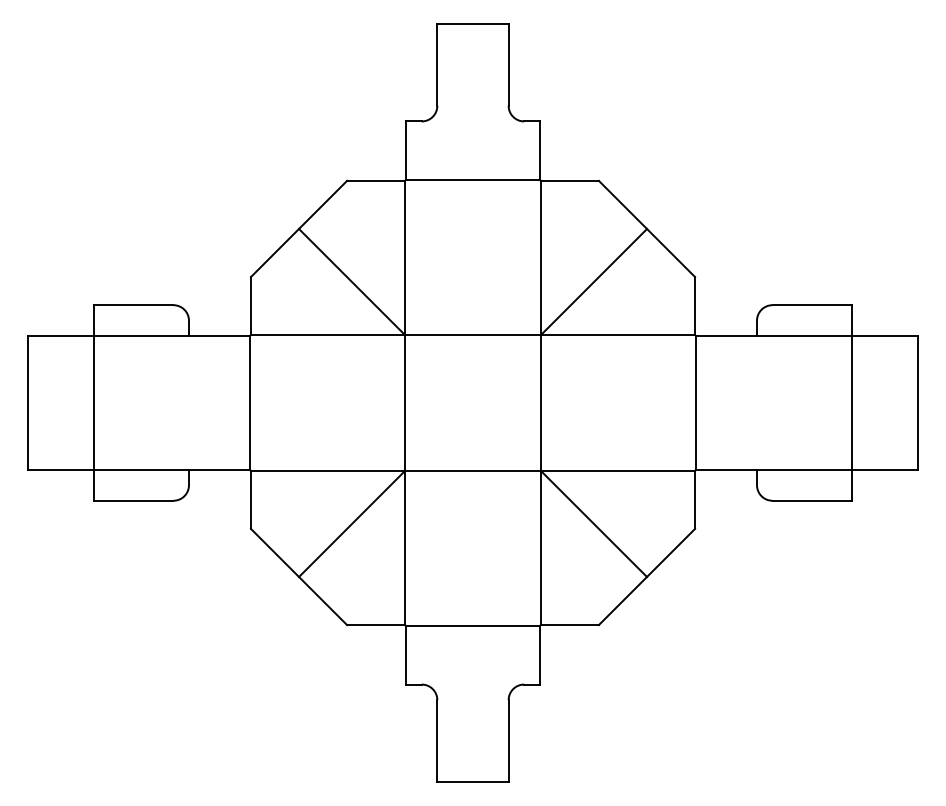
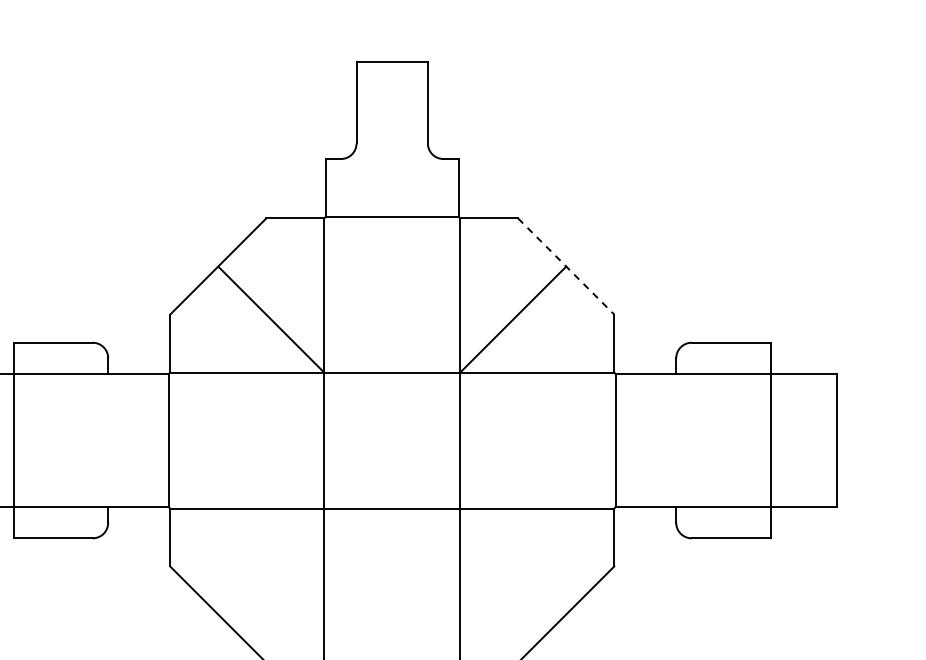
line: (647, 228) -> (566, 266), solid -> dashed
line: (352, 523) -> (271, 561), removed
line: (593, 523) -> (512, 561), removed

